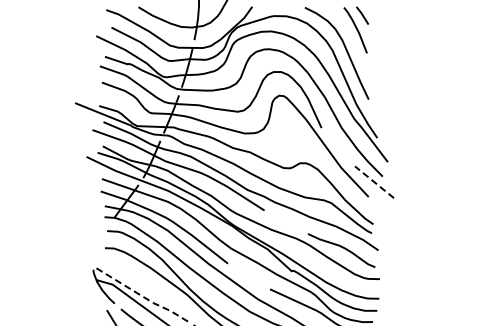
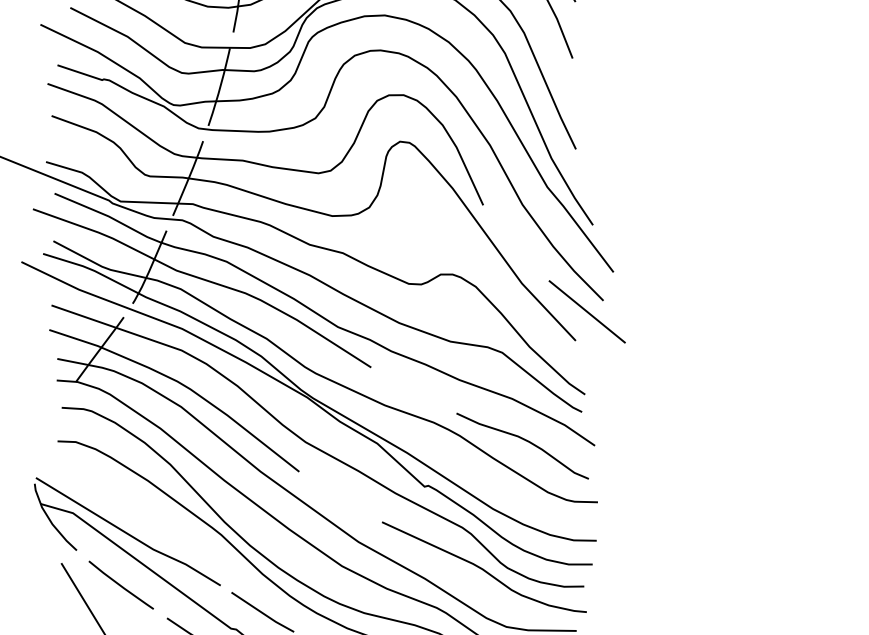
line: (374, 181) -> (587, 310), dashed -> solid
line: (141, 295) -> (129, 534), dashed -> solid

